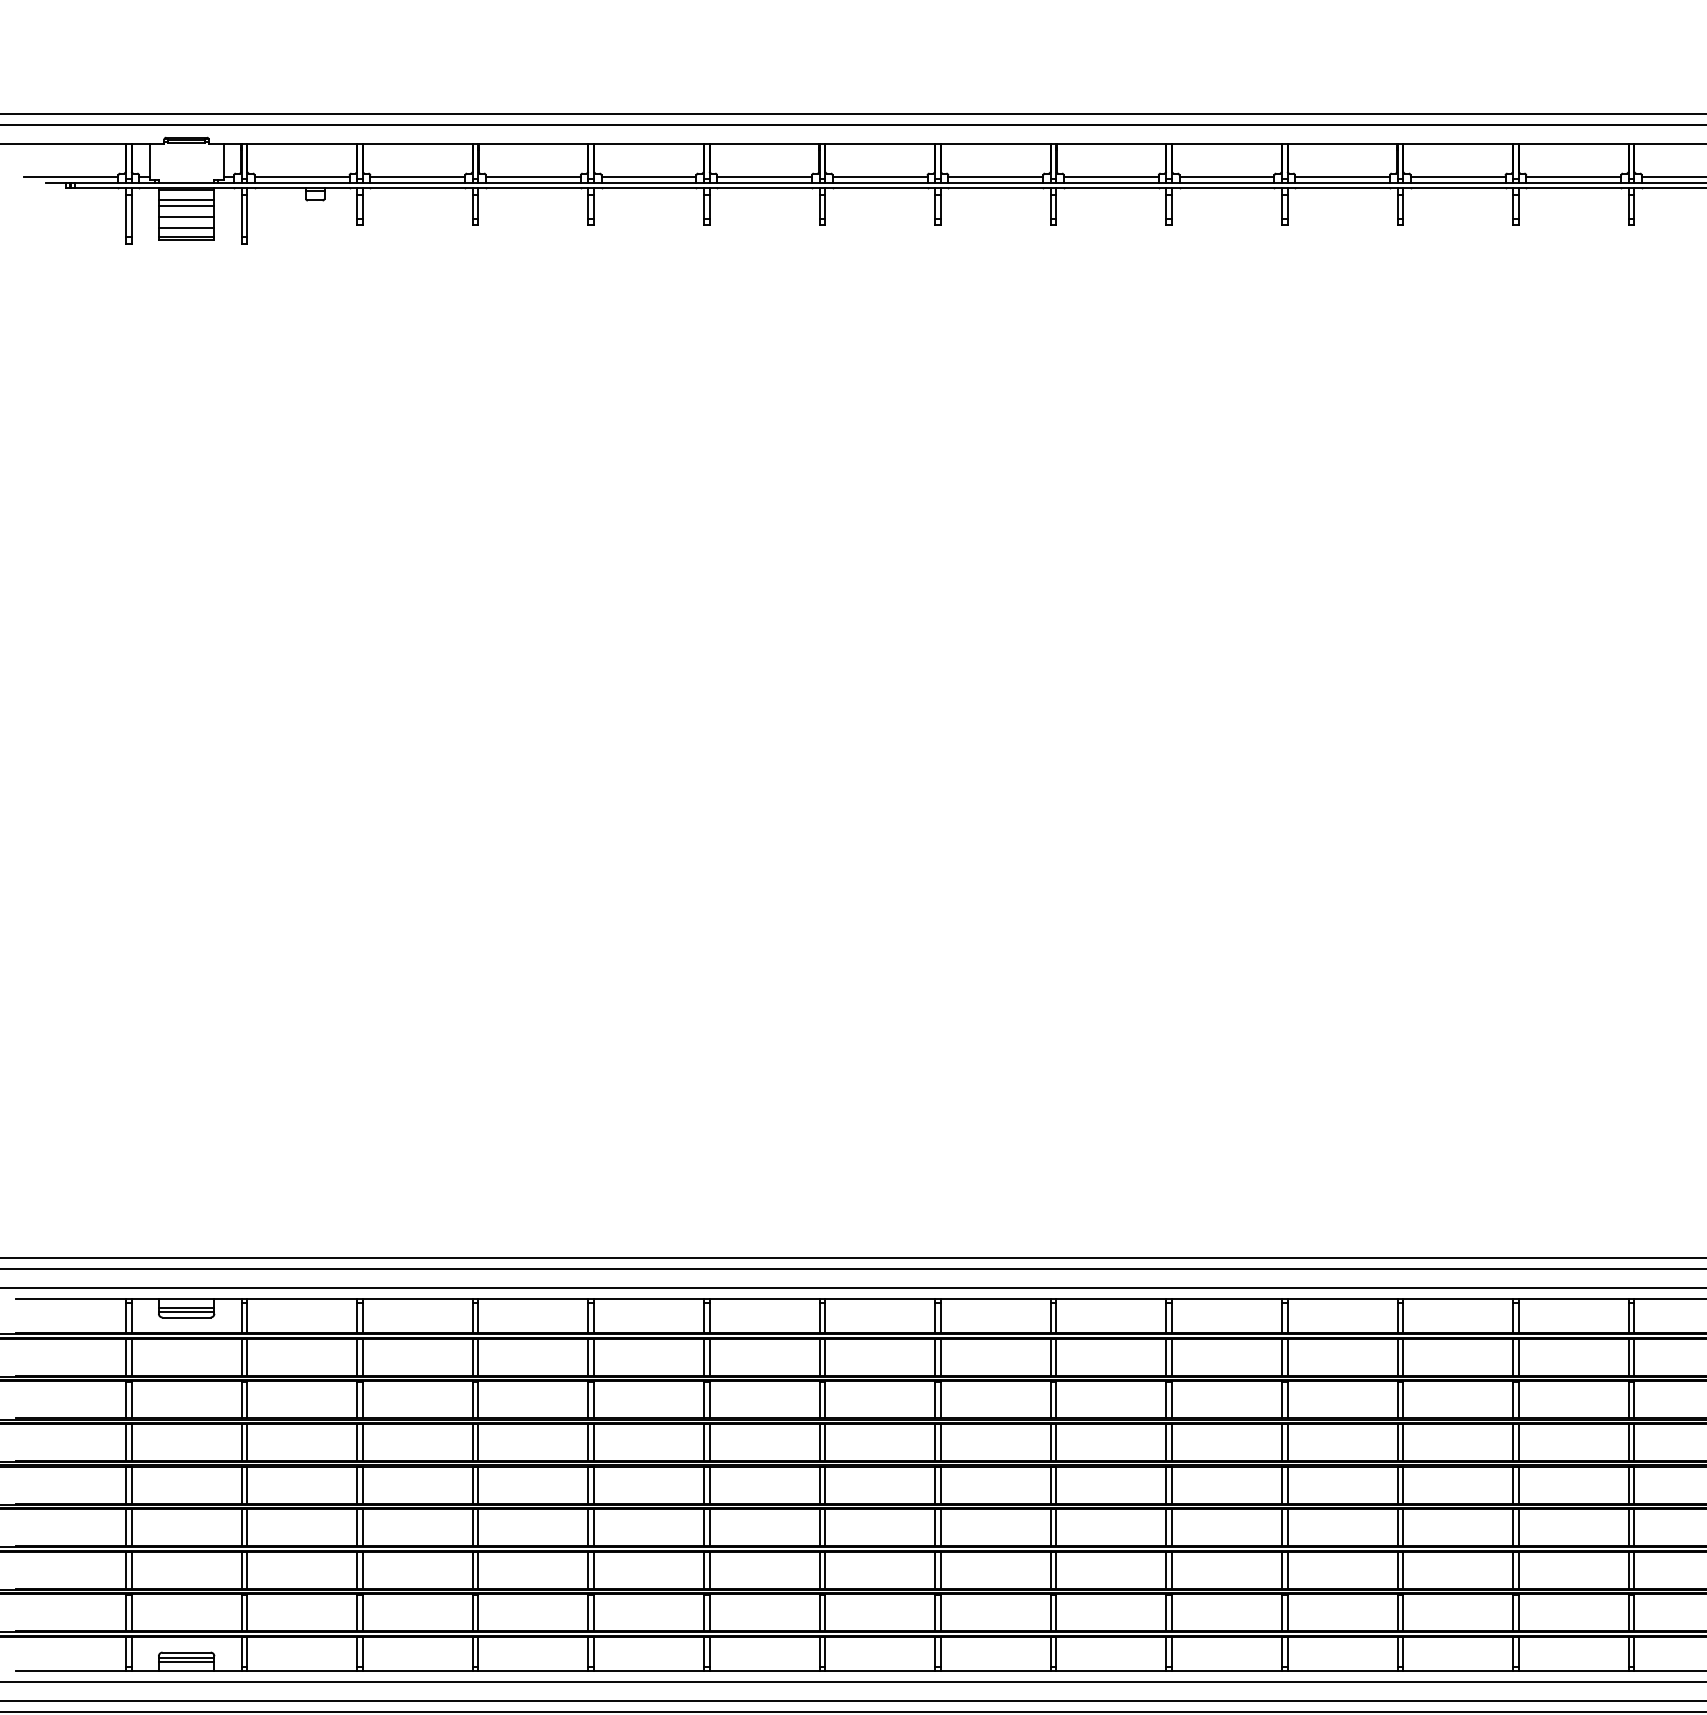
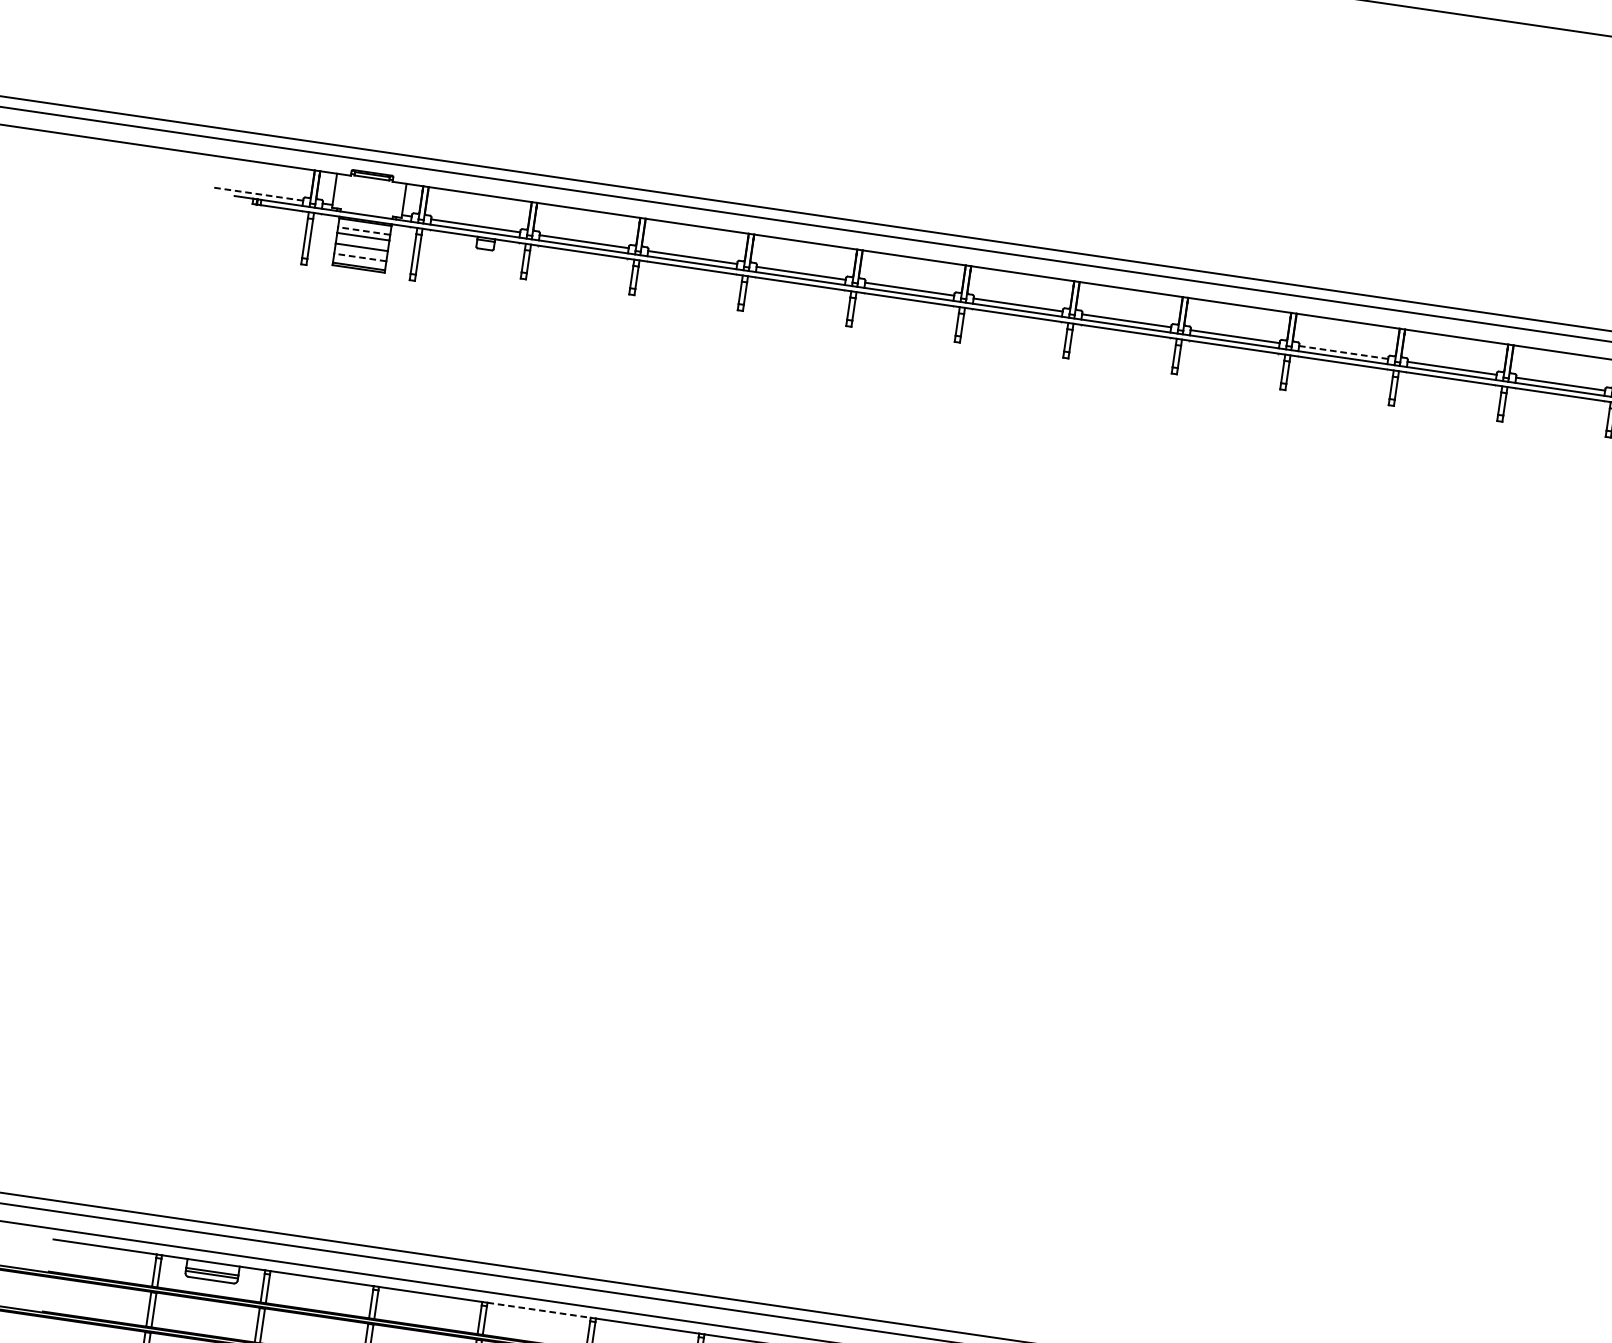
line: (71, 177) -> (259, 194), solid -> dashed
line: (1226, 177) -> (1343, 352), solid -> dashed
line: (186, 199) -> (364, 230), solid -> dashed
line: (186, 227) -> (360, 257), solid -> dashed
line: (533, 1298) -> (539, 1309), solid -> dashed

